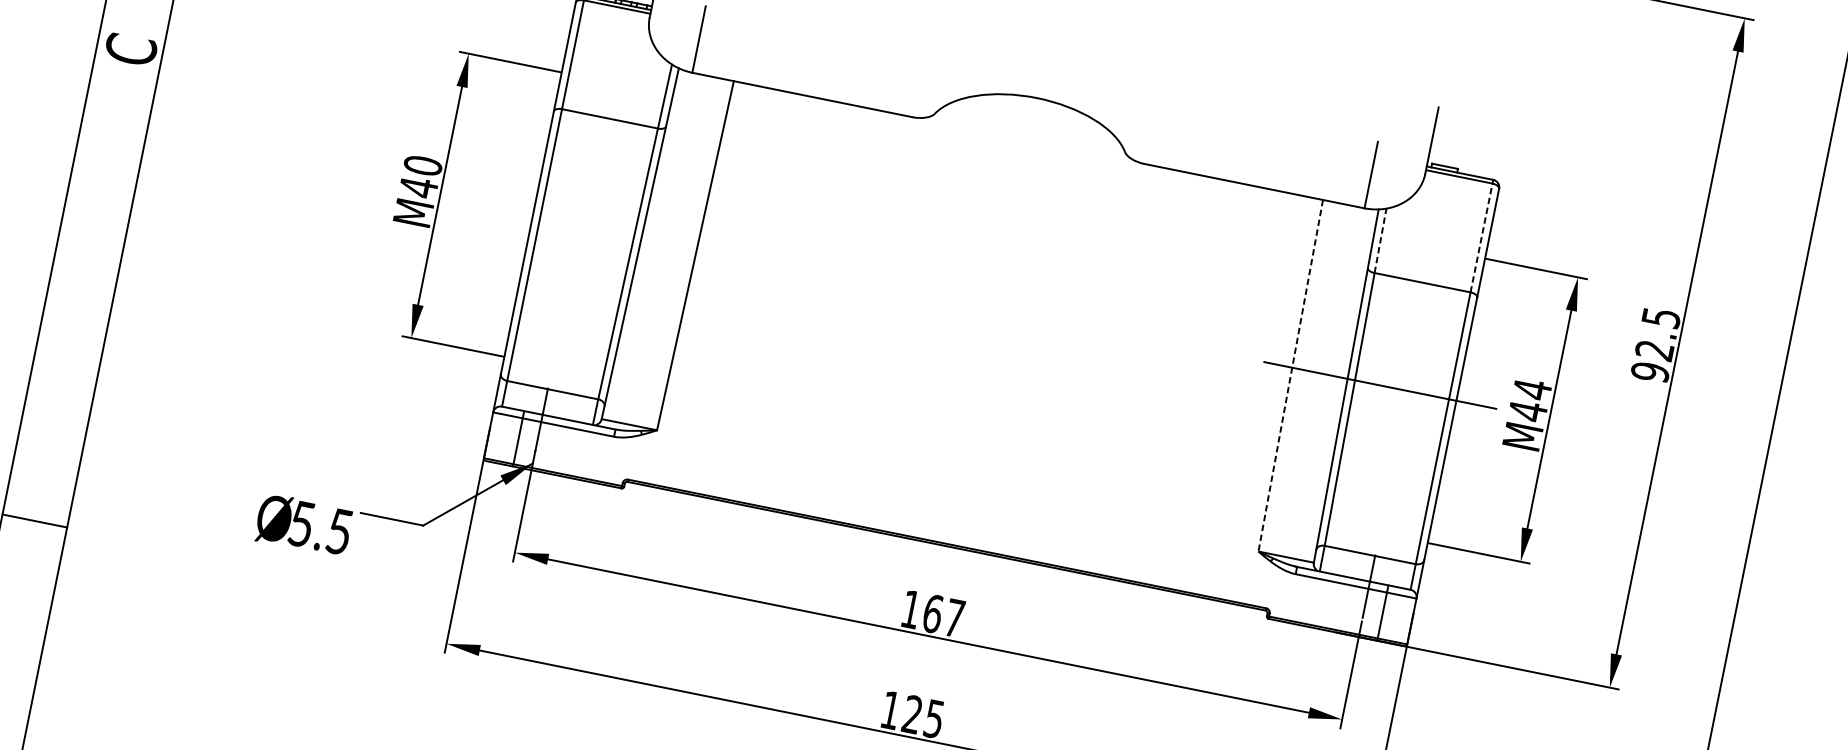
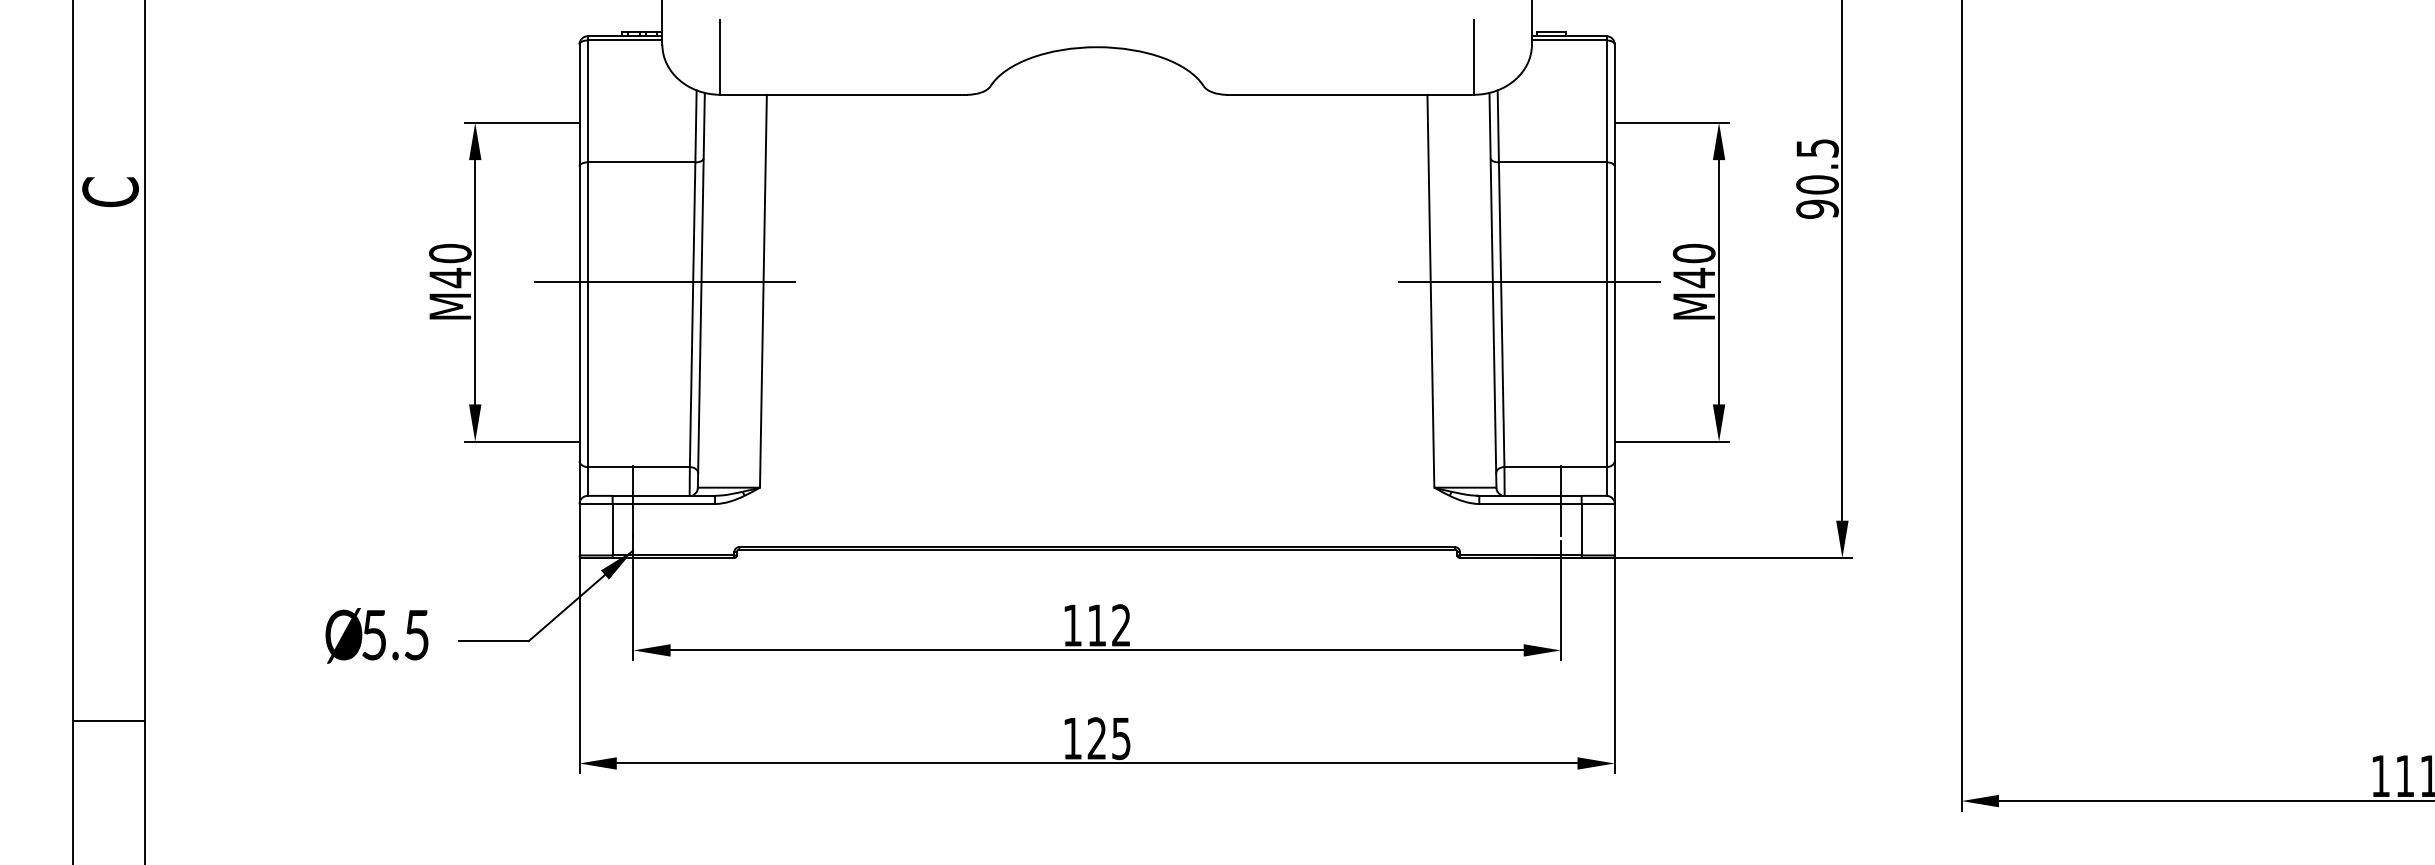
line: (608, 230) -> (664, 282), added
line: (1481, 238) -> (1606, 101), dashed -> solid
line: (1380, 240) -> (1498, 126), dashed -> solid
text: (1654, 350) -> (1817, 184), 92.5 -> 90.5
line: (1290, 375) -> (1430, 291), dashed -> solid
text: (1531, 389) -> (1693, 253), M44 -> M40
text: (303, 524) -> (376, 635), moved
text: (943, 615) -> (1108, 625), 167 -> 112

